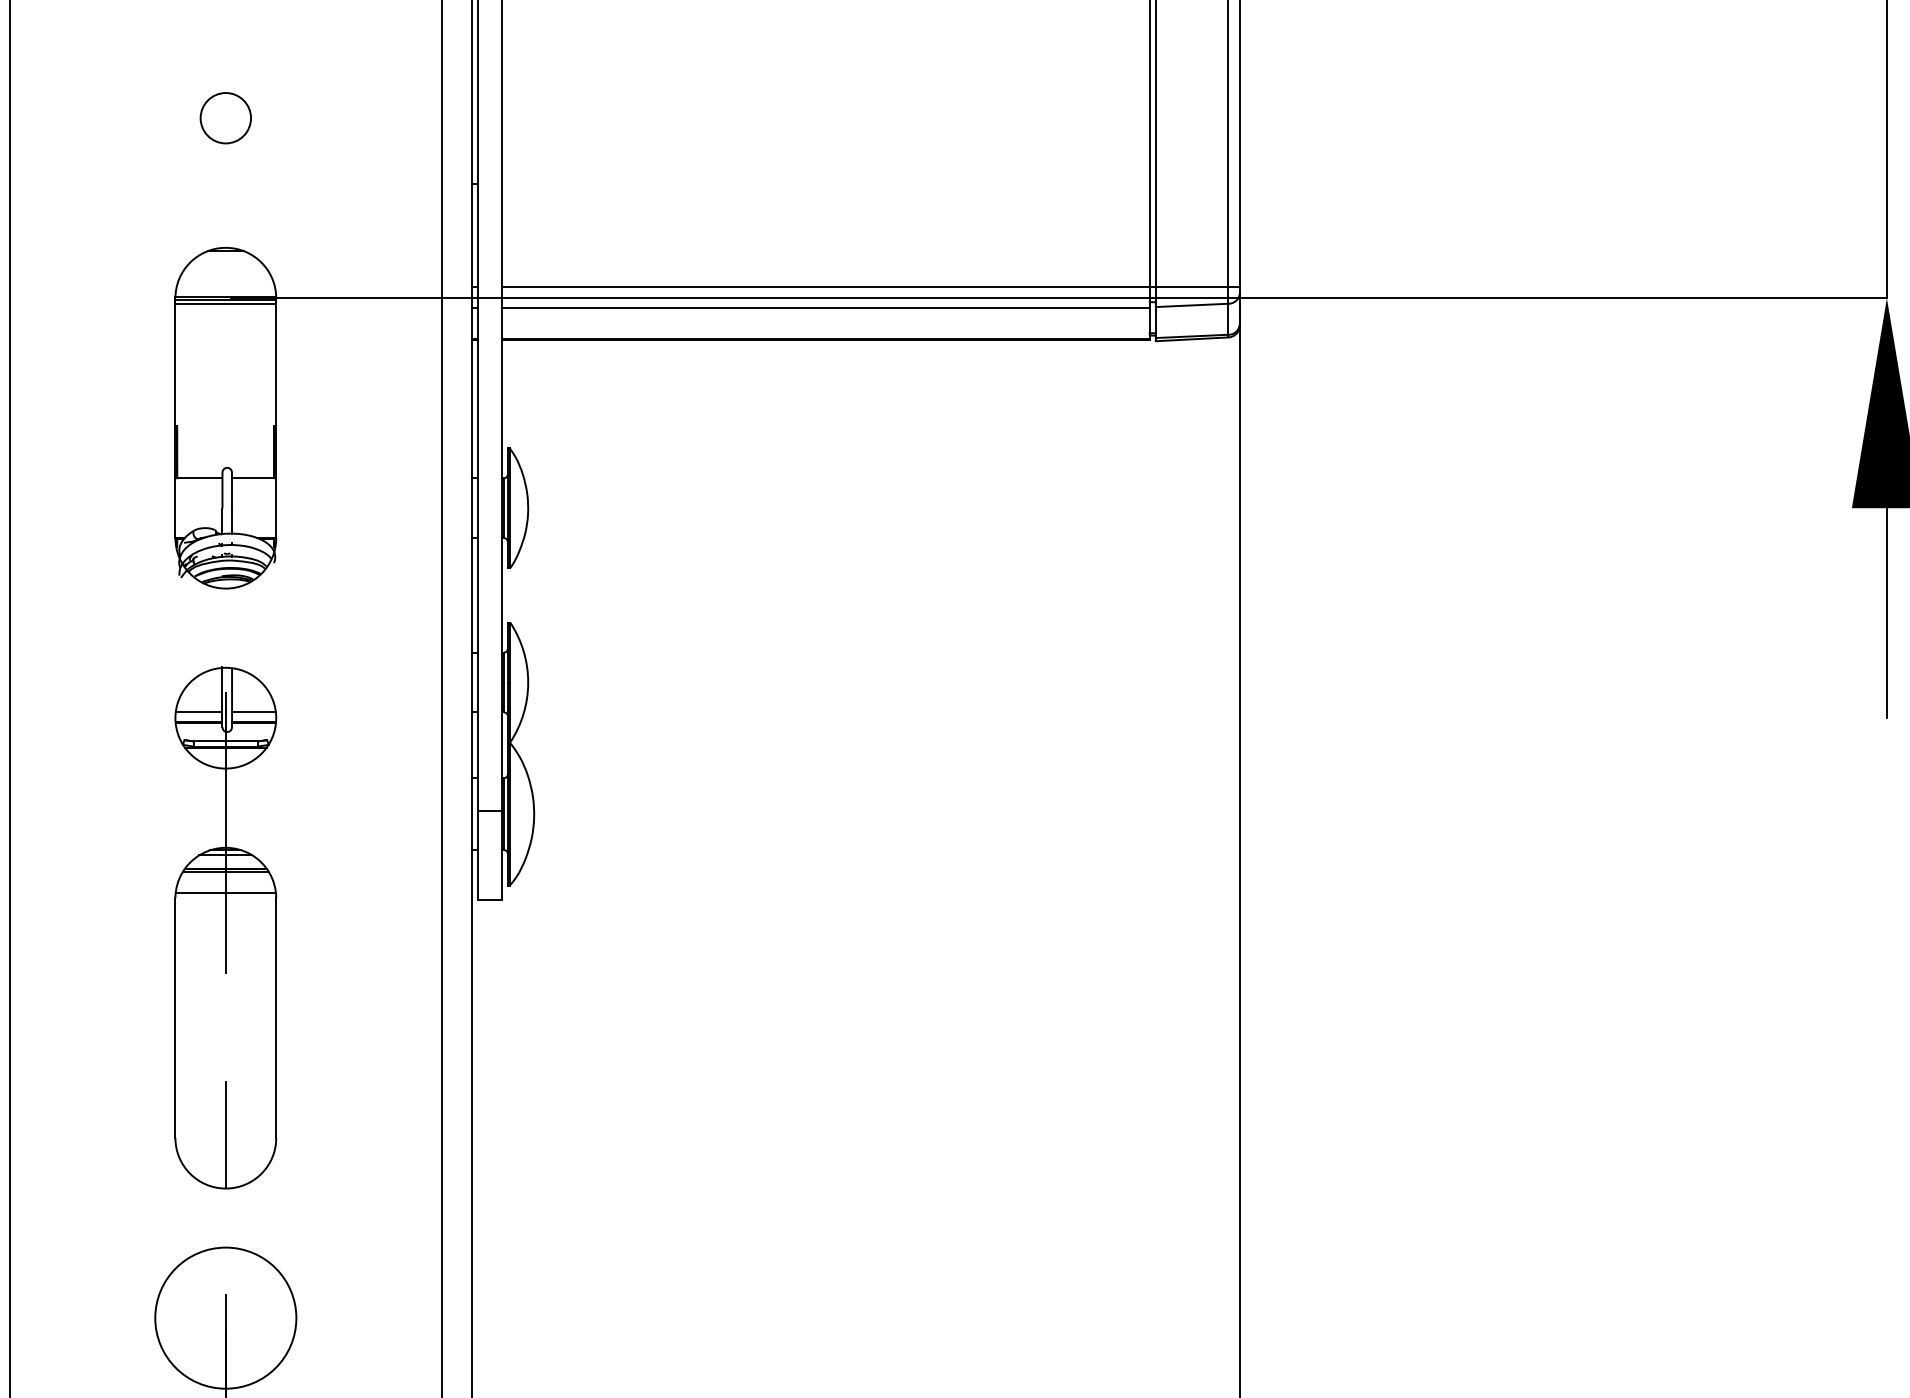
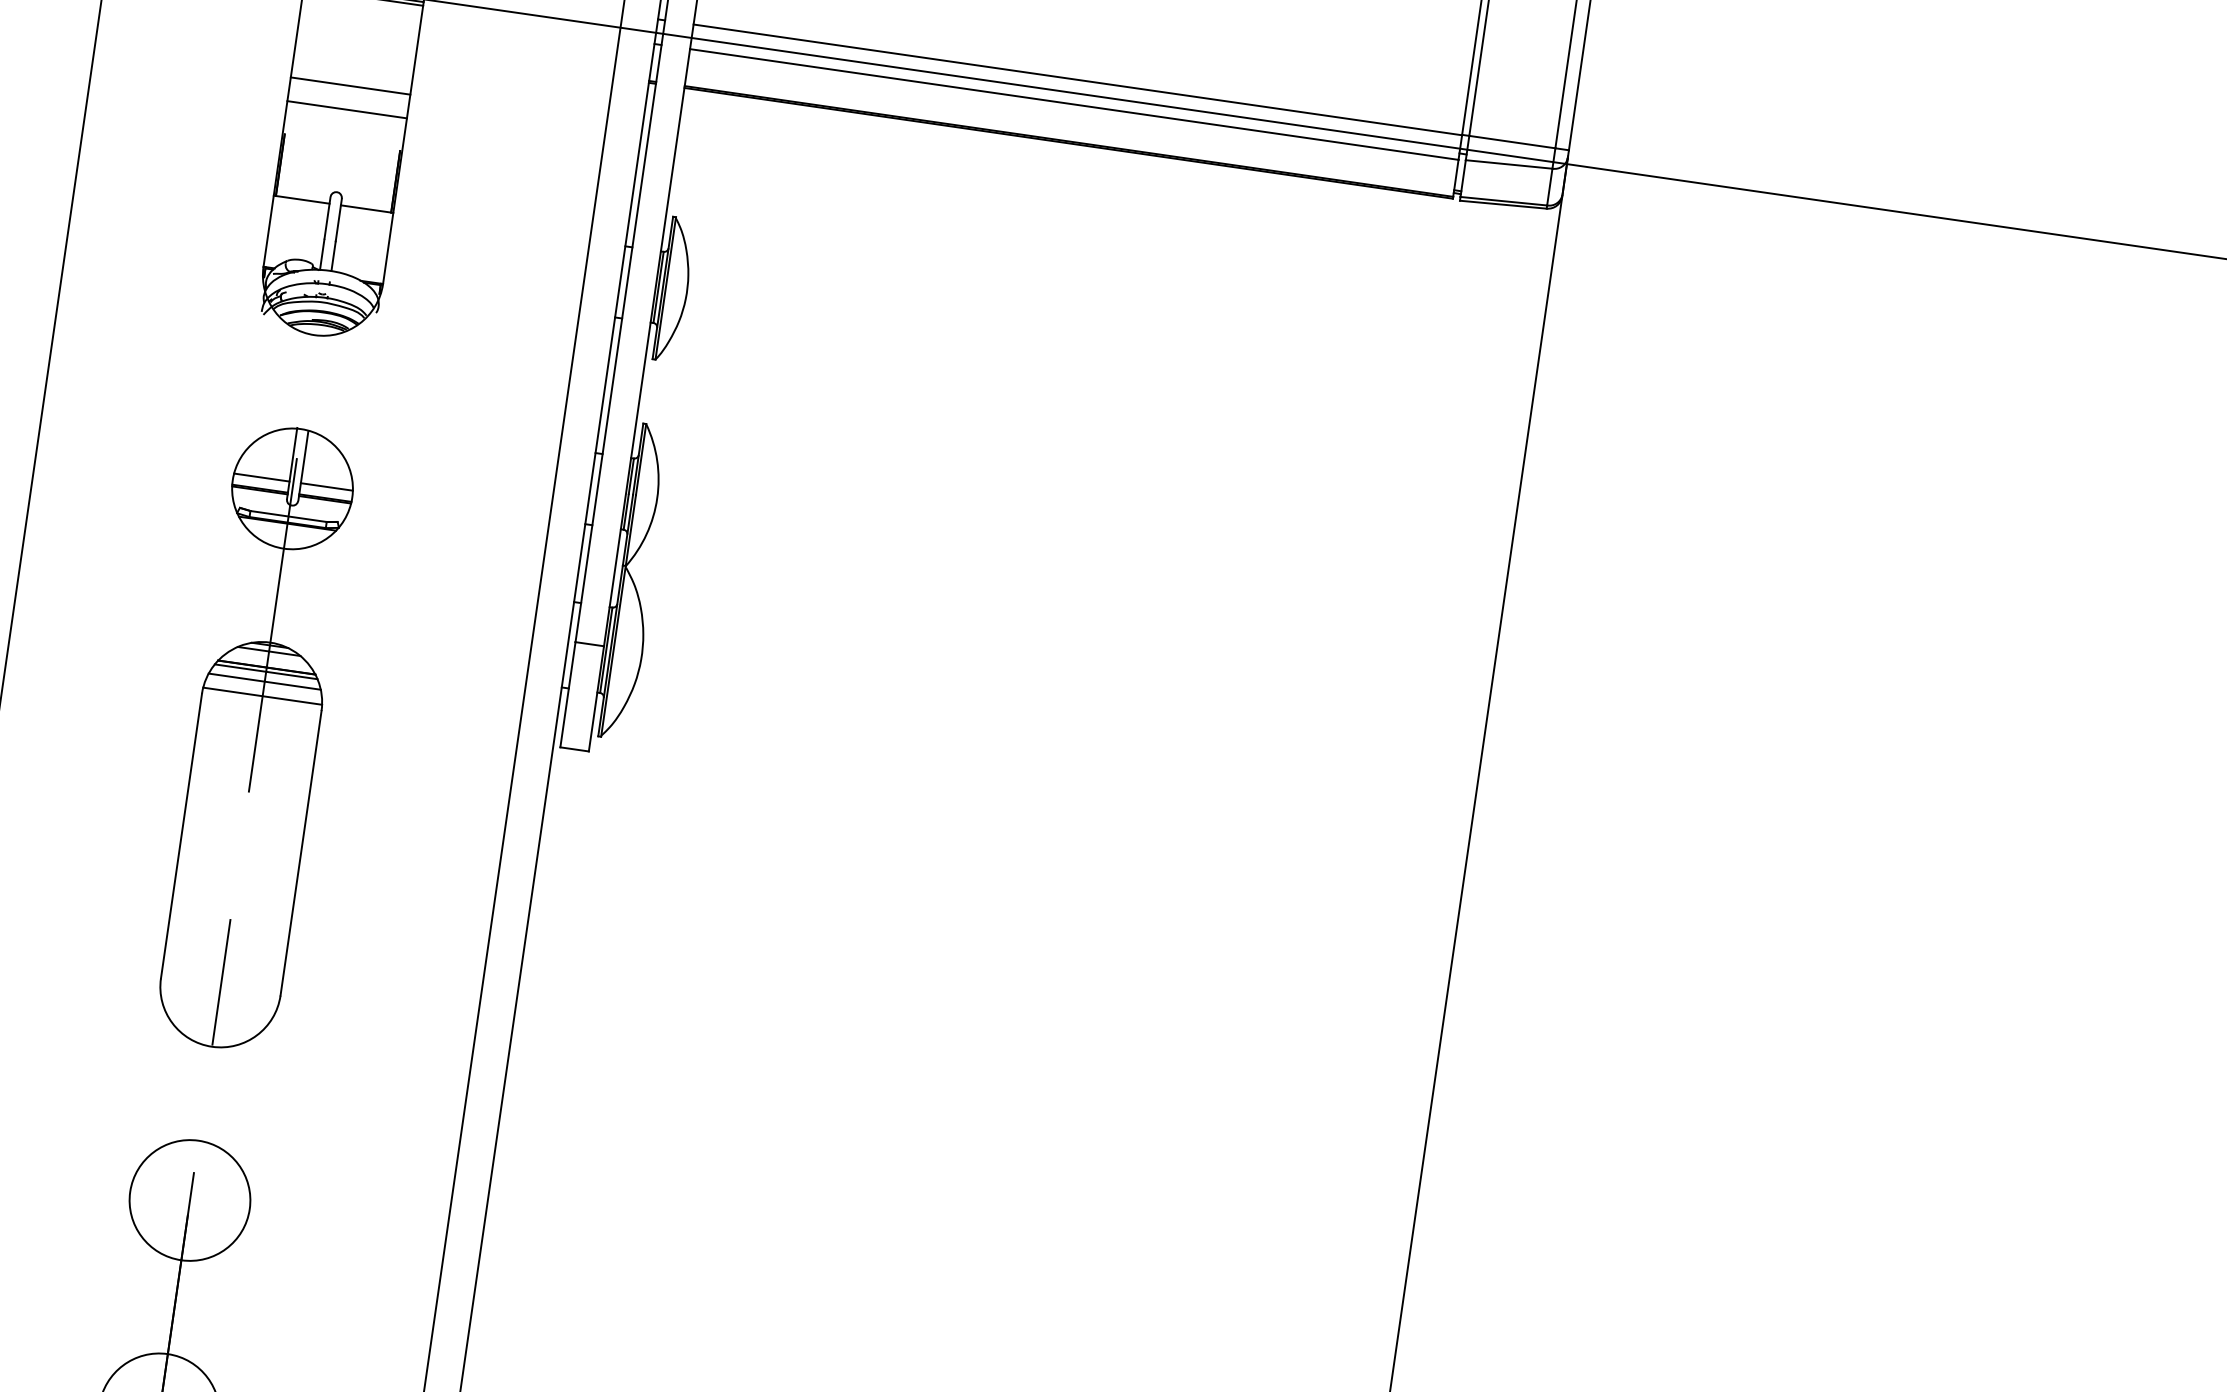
line: (225, 378) -> (350, 85), added
line: (225, 398) -> (346, 109), added
line: (225, 880) -> (264, 681), added
circle: (225, 1317) -> (189, 1199), size x0.71

